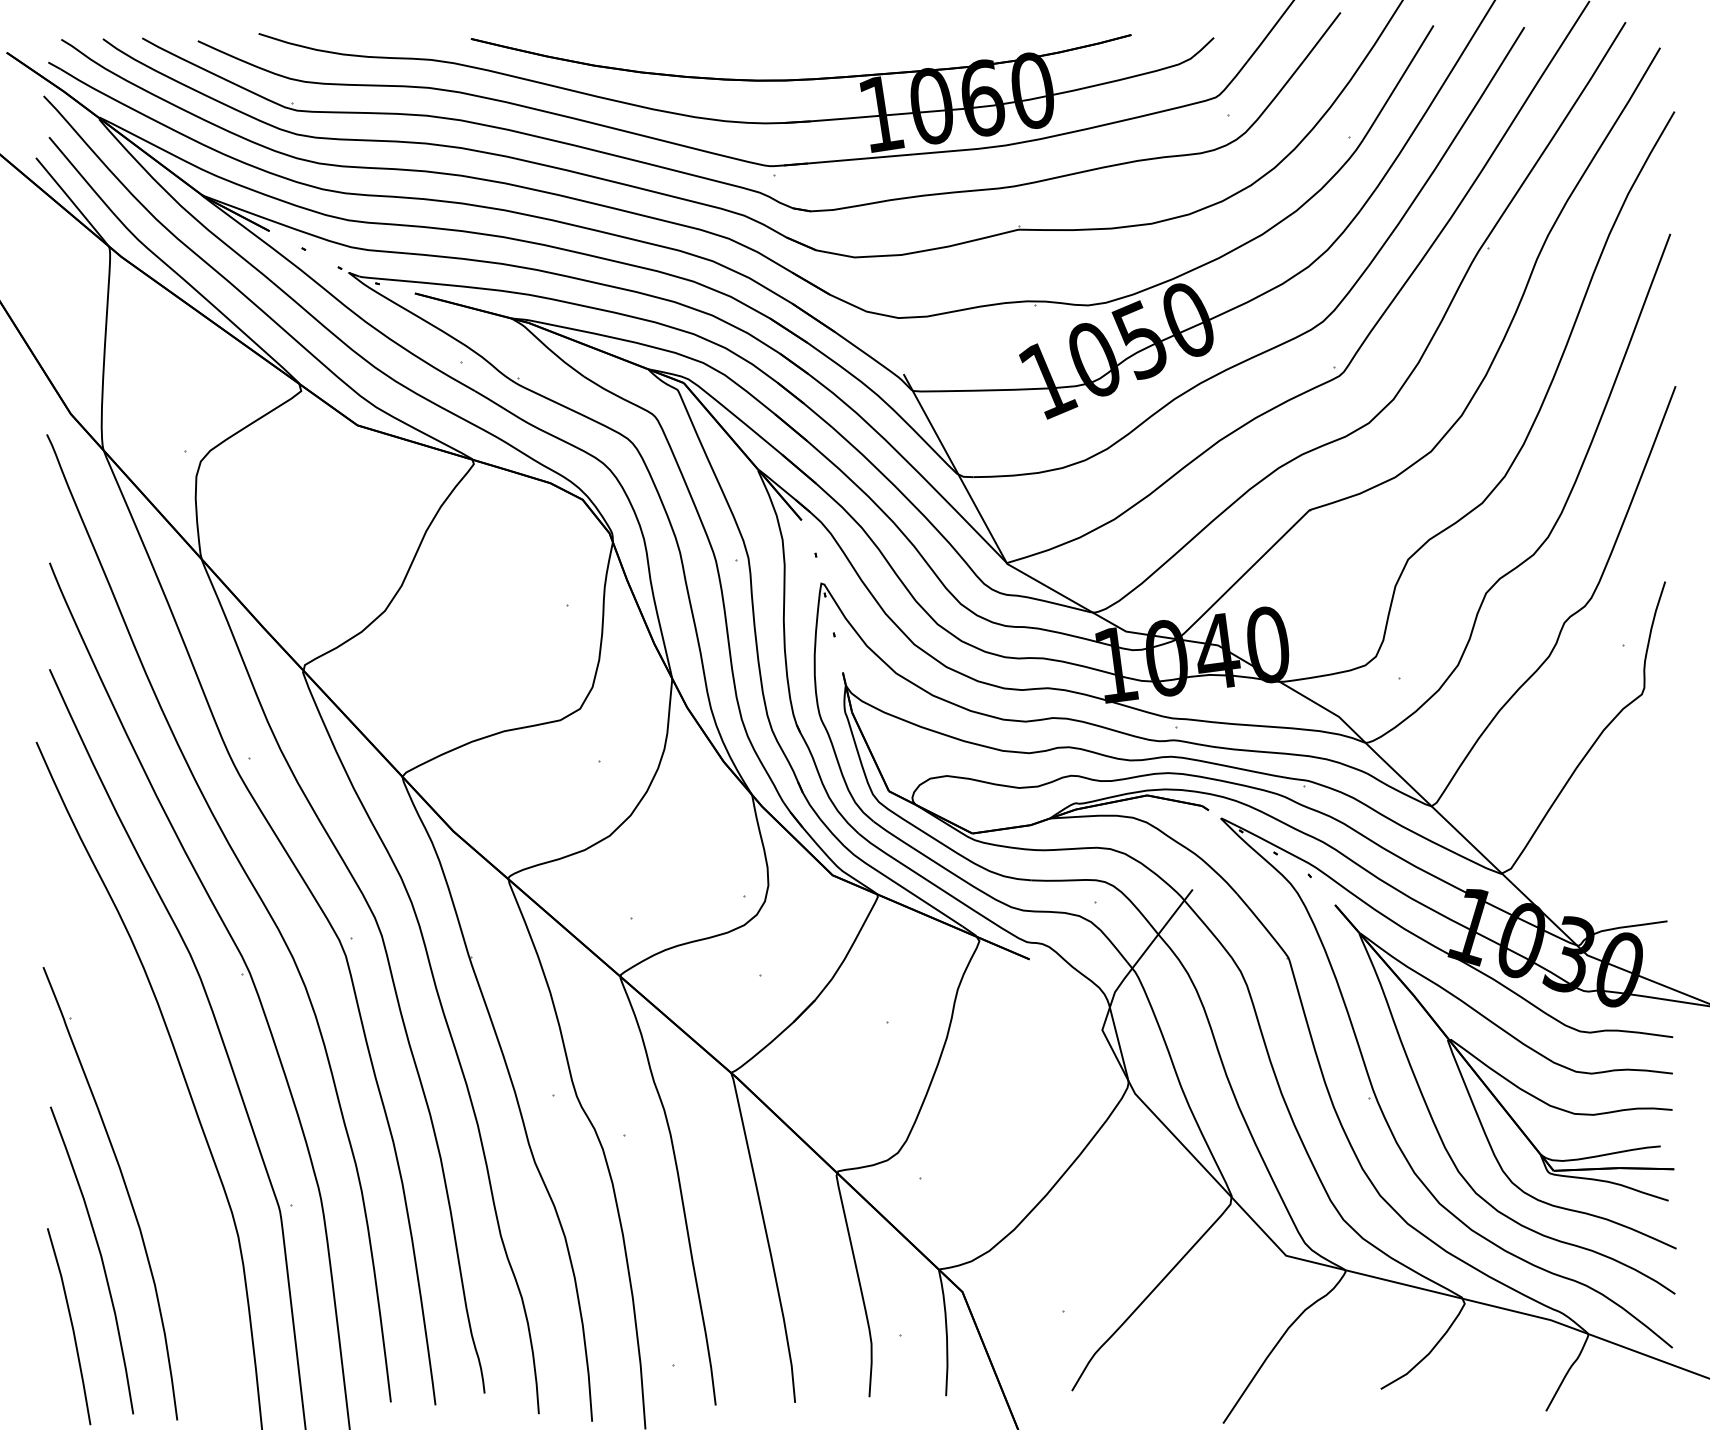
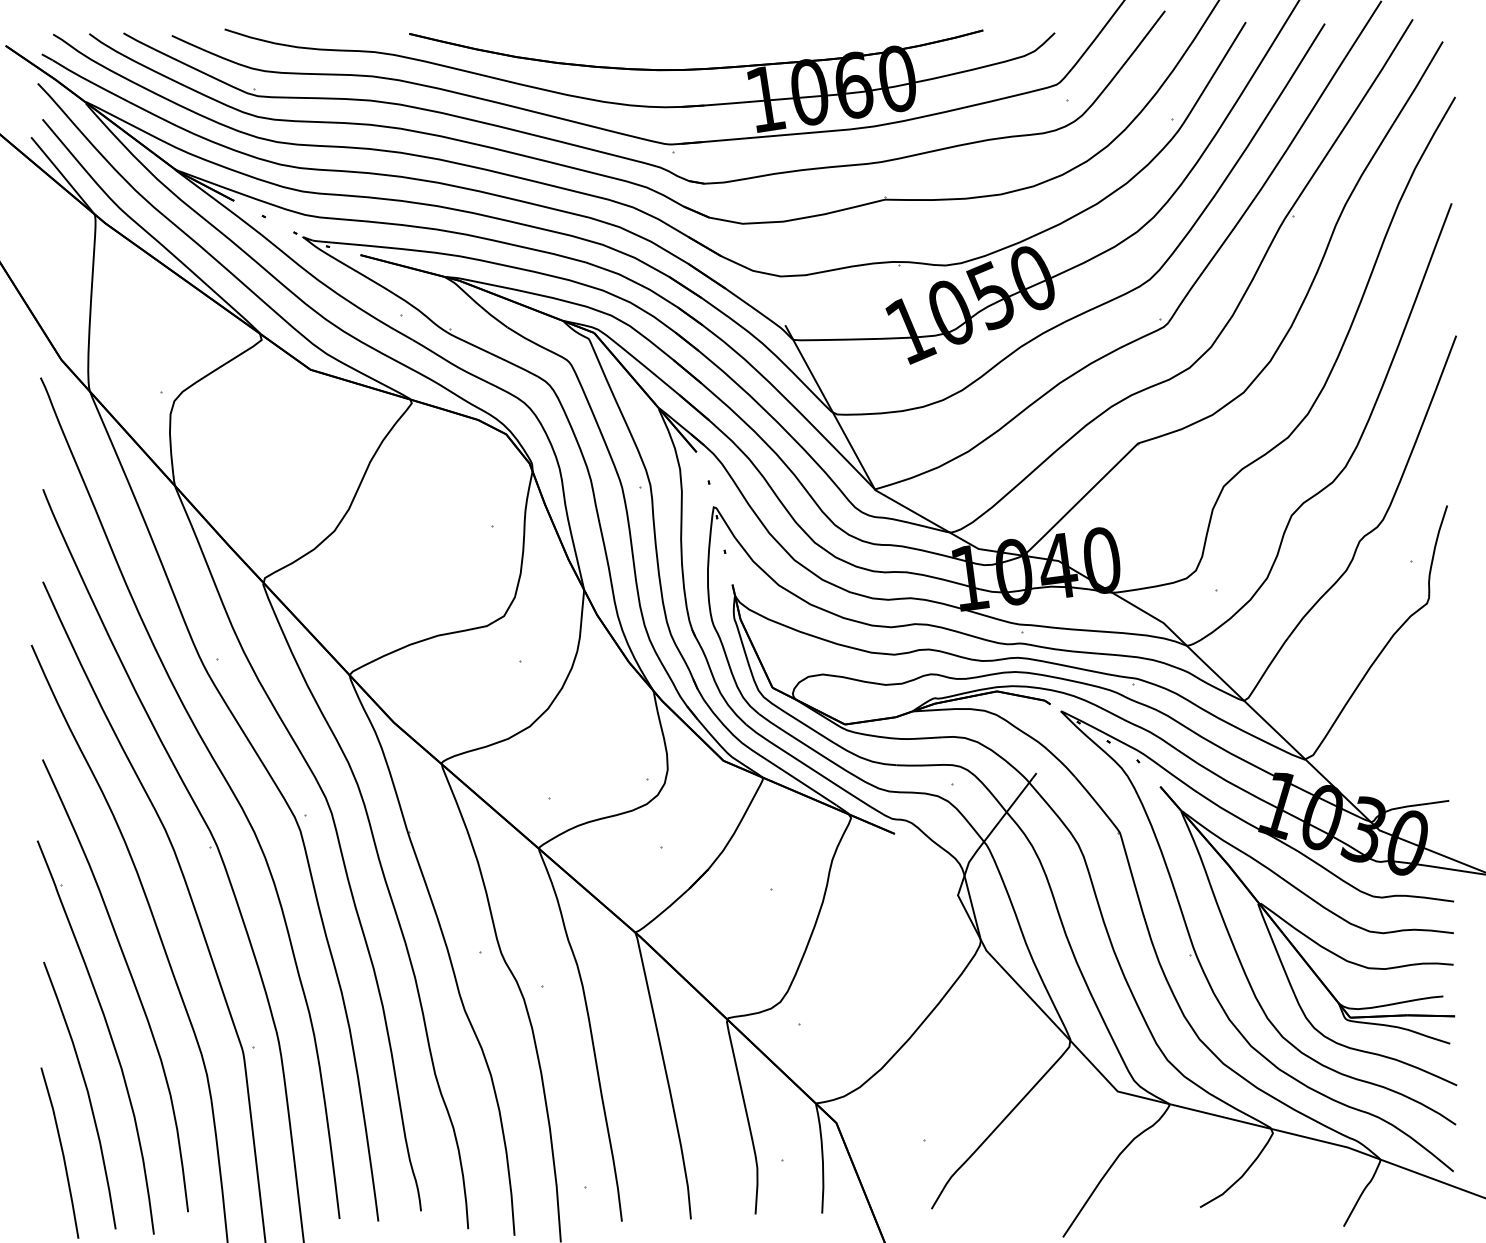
curve: (151, 1126) -> (131, 979), added

